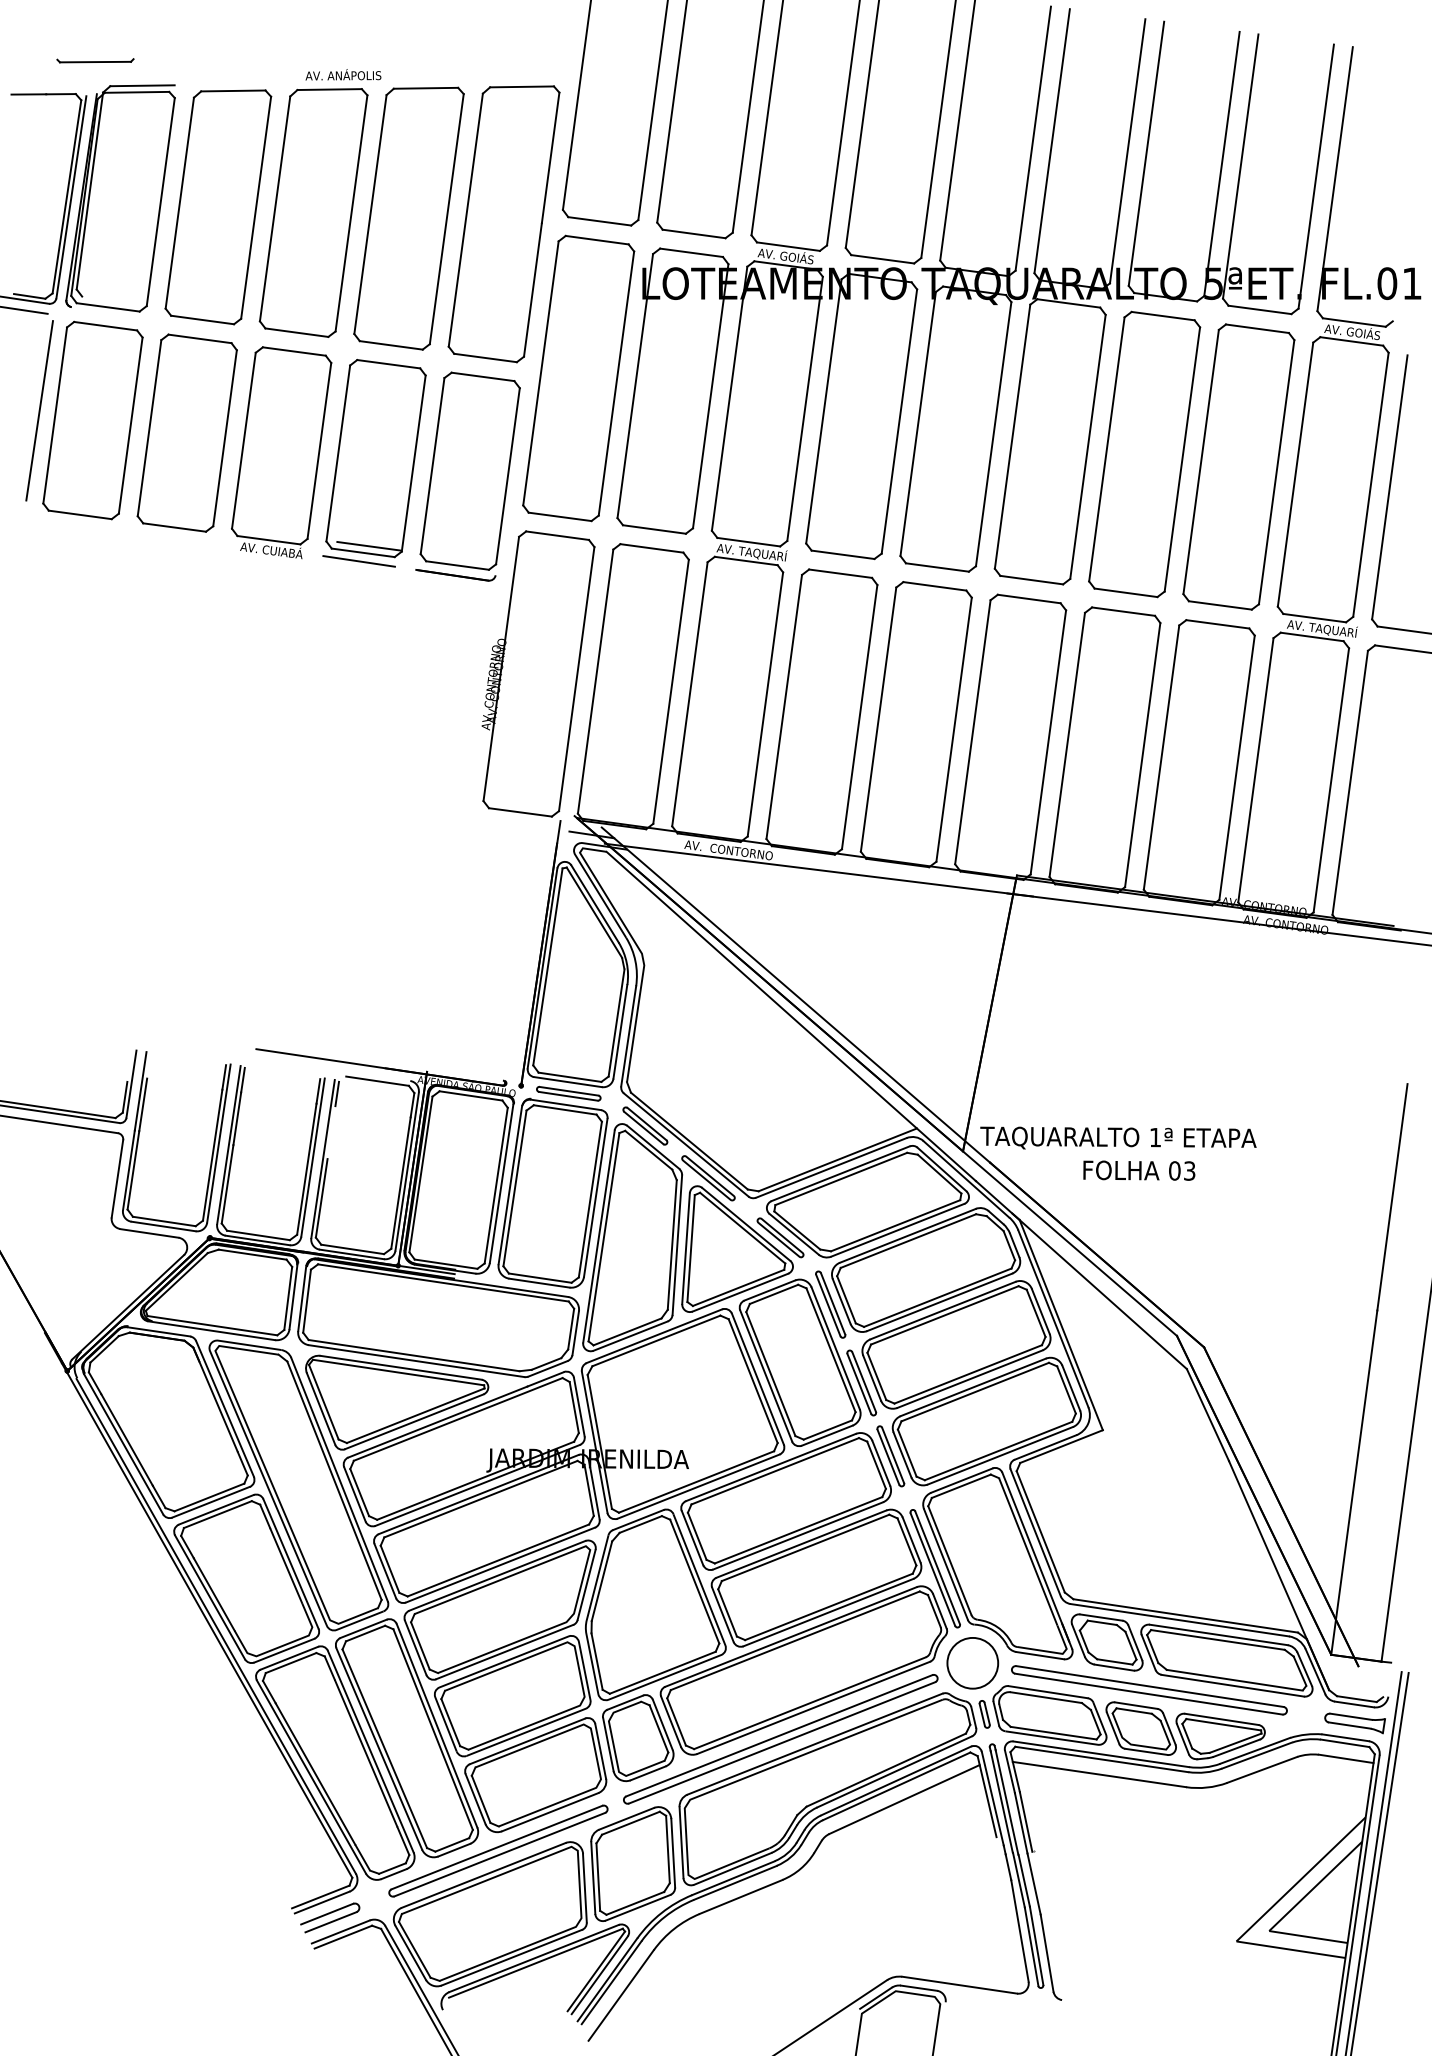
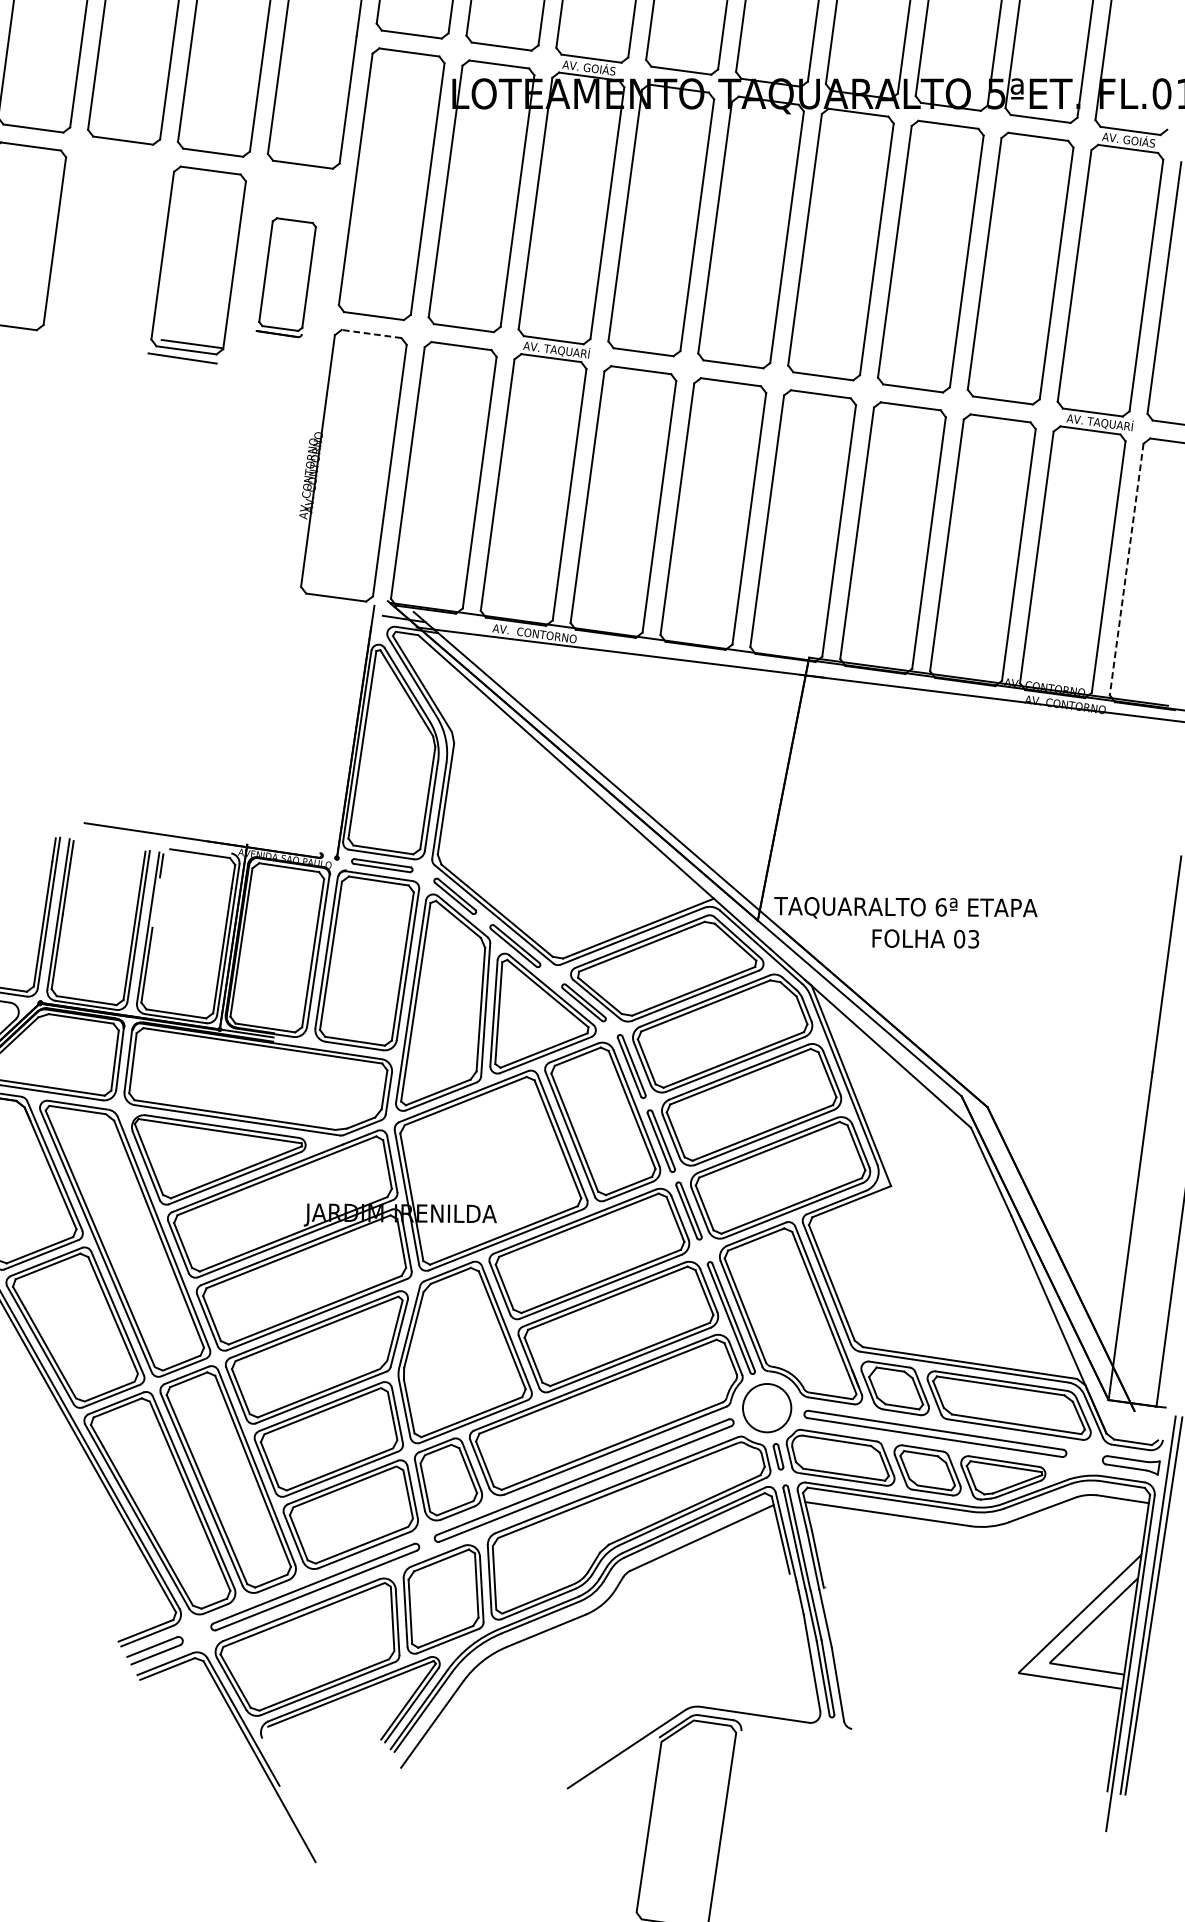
part: (281, 452) -> (108, 254), removed
part: (467, 476) -> (285, 277), size x0.6
line: (557, 535) -> (371, 333), solid -> dashed
line: (1350, 783) -> (1126, 570), solid -> dashed
text: (1155, 1137) -> (941, 907), 1ª -> 6ª

